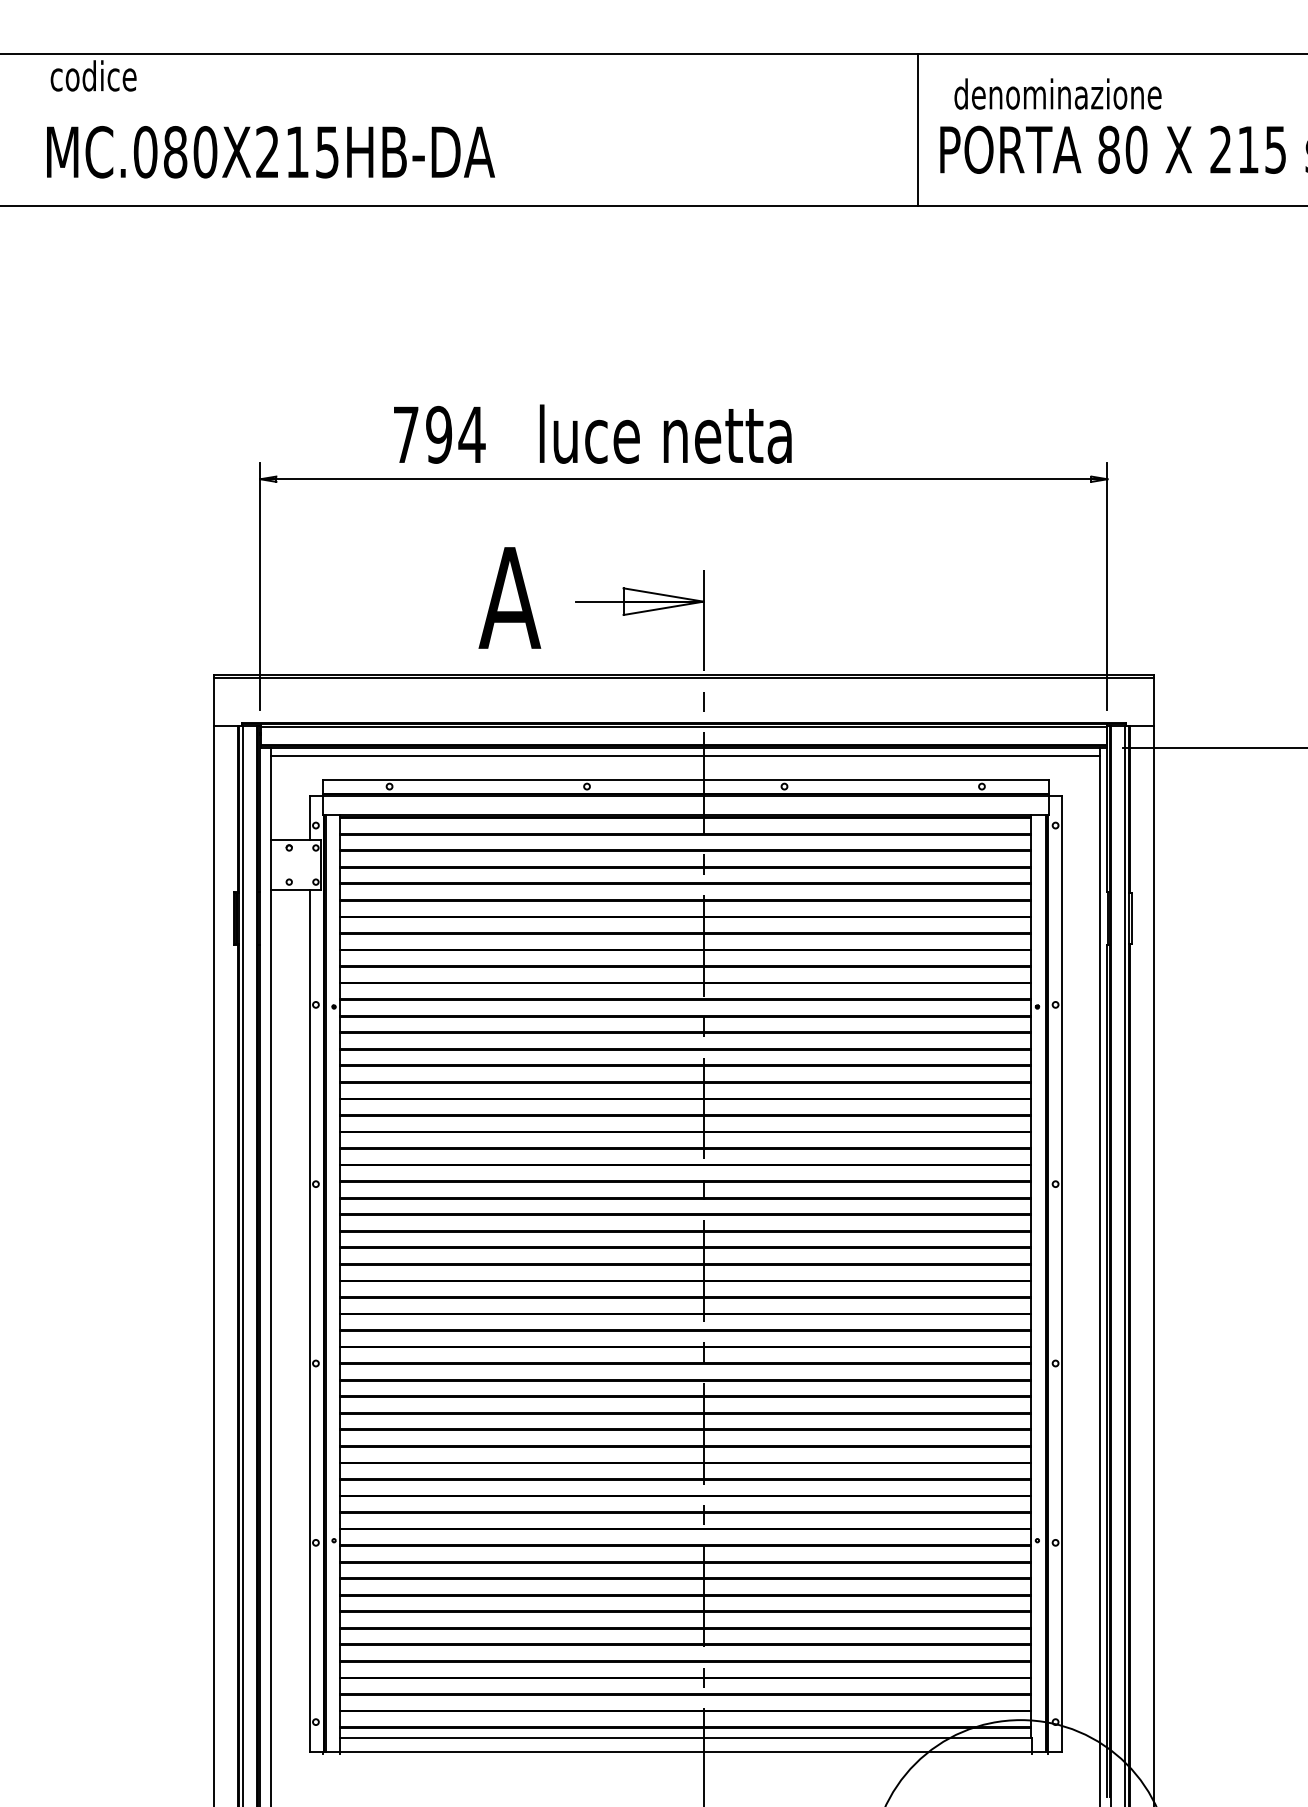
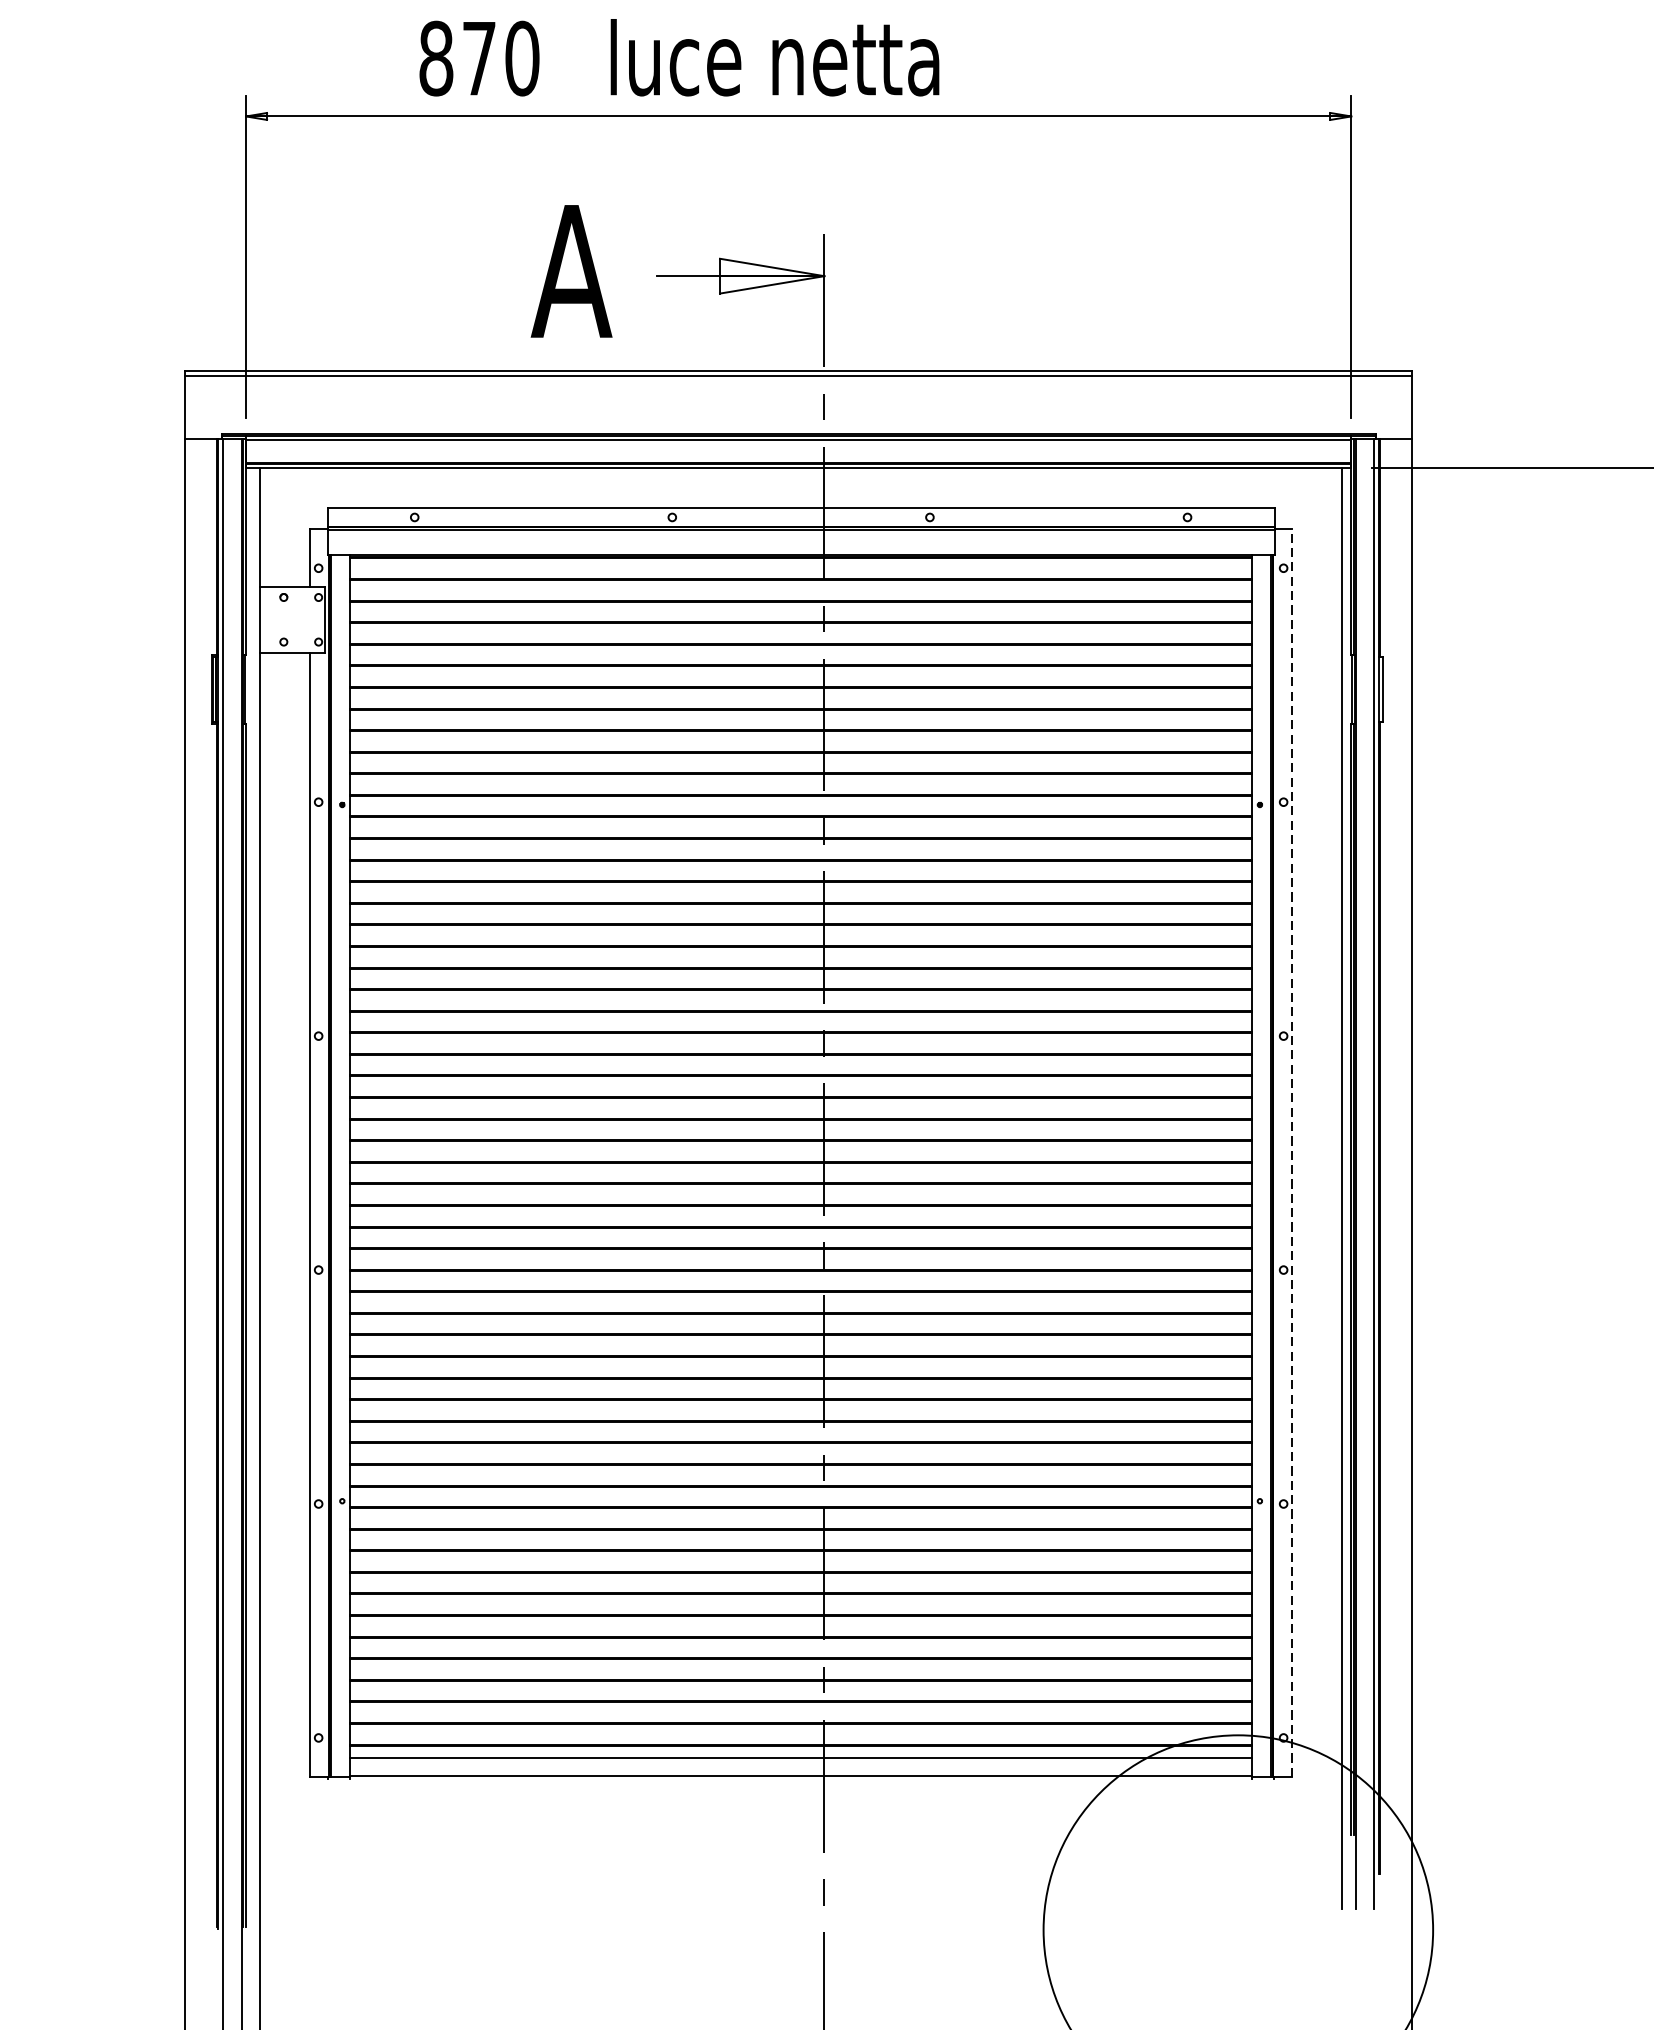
text: (439, 434) -> (479, 58), 794 -> 870
line: (685, 756) -> (800, 478), removed
line: (1062, 1273) -> (1292, 1152), solid -> dashed

